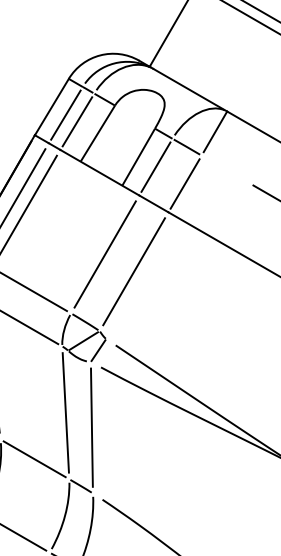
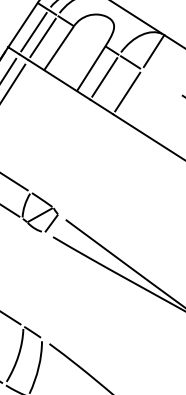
line: (104, 254) -> (60, 146), removed
line: (134, 271) -> (83, 160), removed
line: (65, 412) -> (22, 272), removed
line: (91, 427) -> (43, 285), removed

